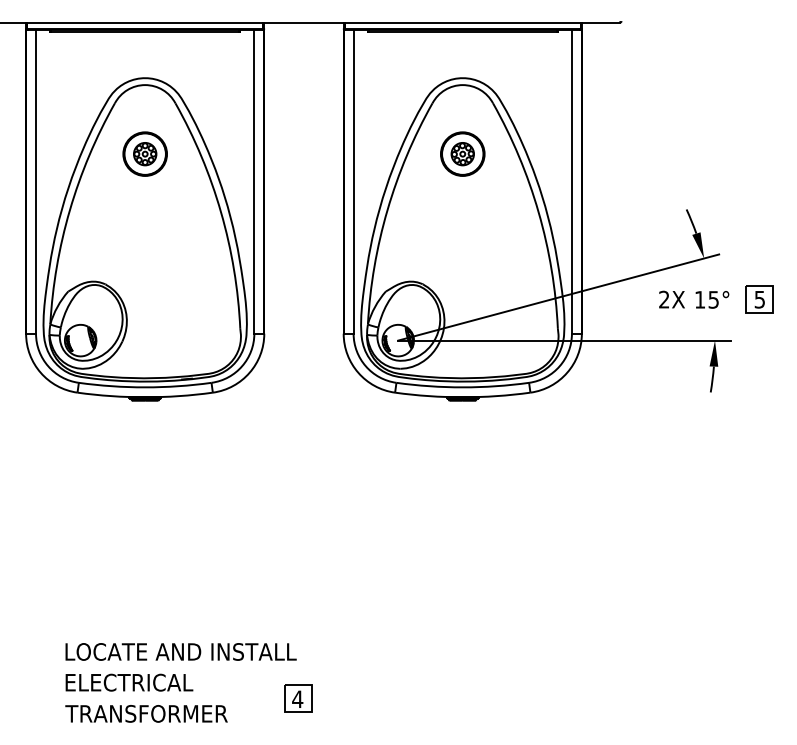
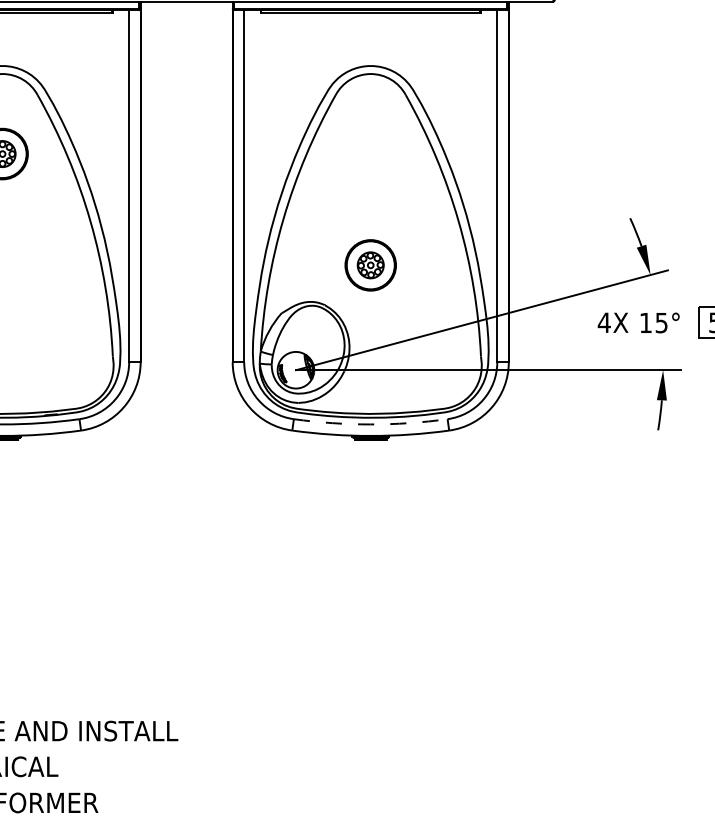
part: (462, 153) -> (370, 264), moved
text: (663, 299) -> (603, 322), 2X -> 4X
arc: (462, 387) -> (370, 424), solid -> dashed
part: (298, 698) -> (180, 785), removed

